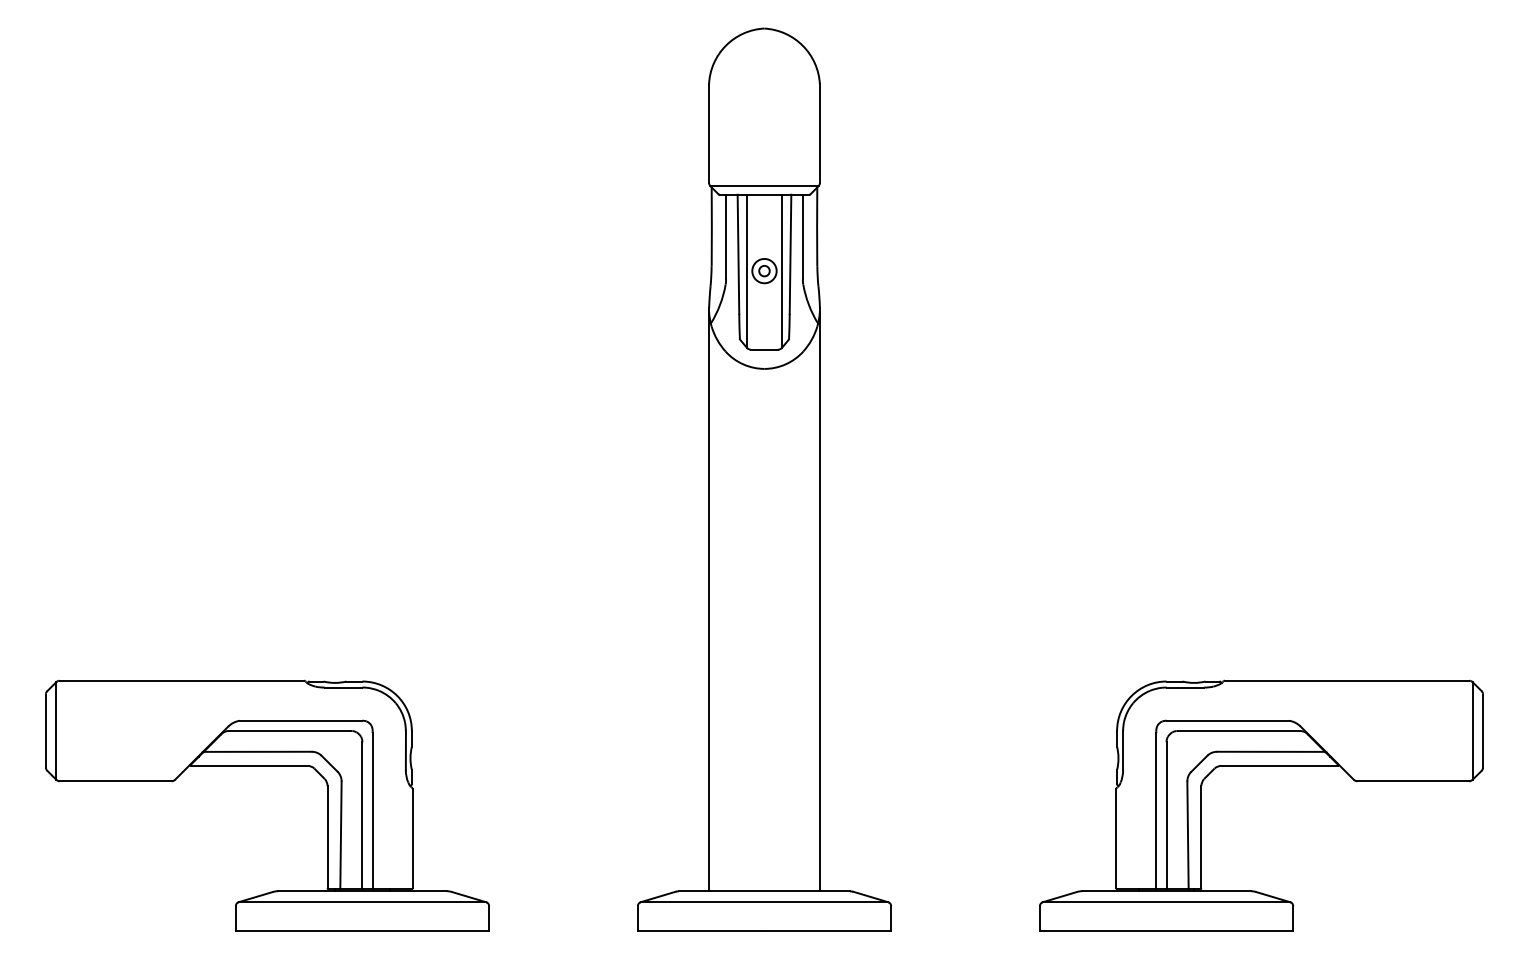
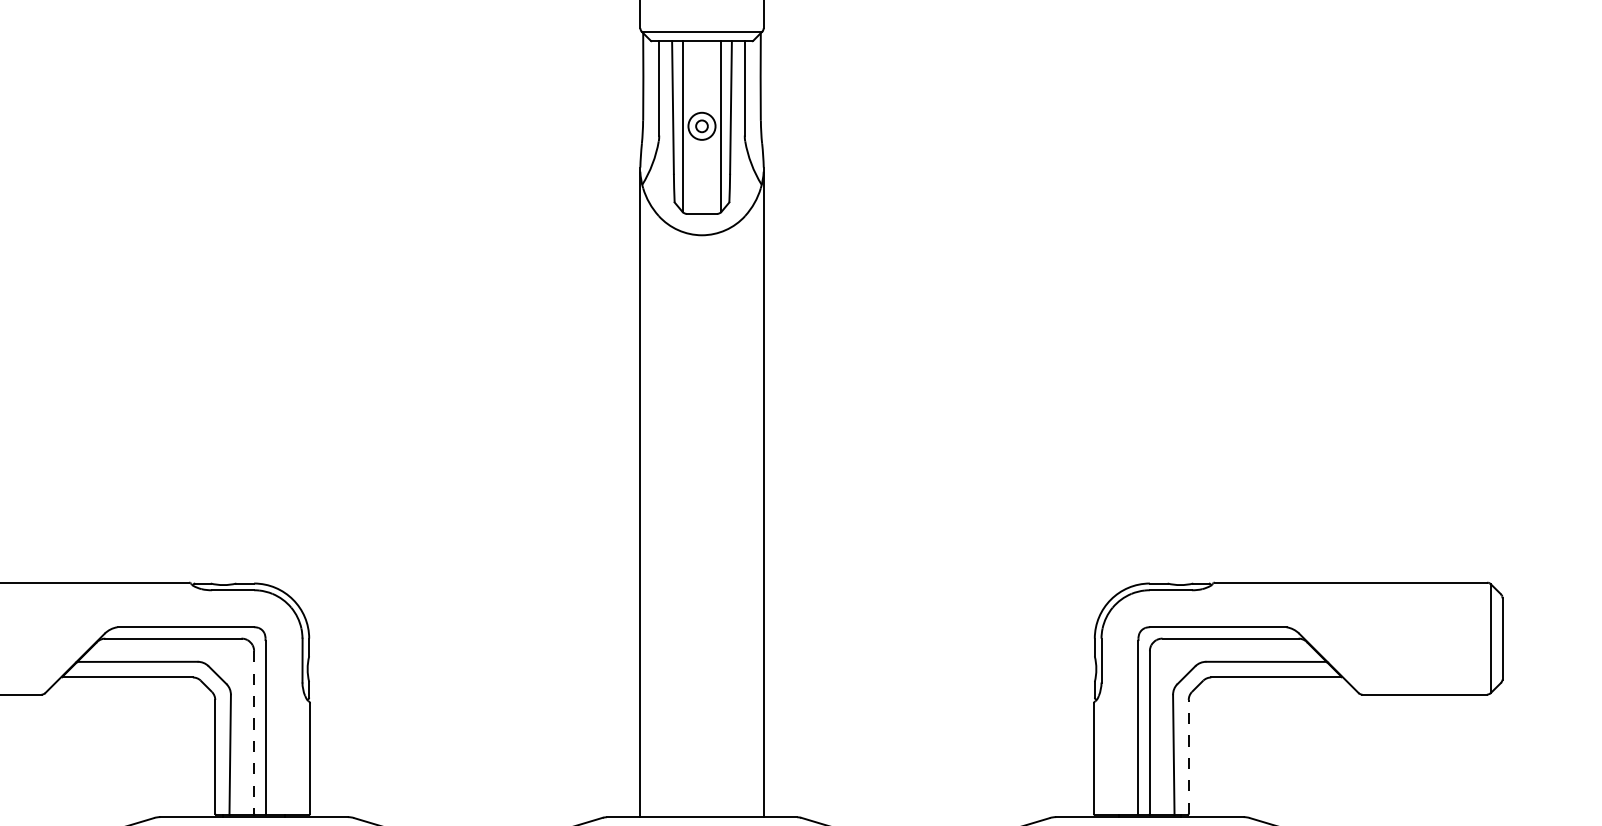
line: (362, 815) -> (254, 732), solid -> dashed
line: (1201, 836) -> (1188, 756), solid -> dashed

